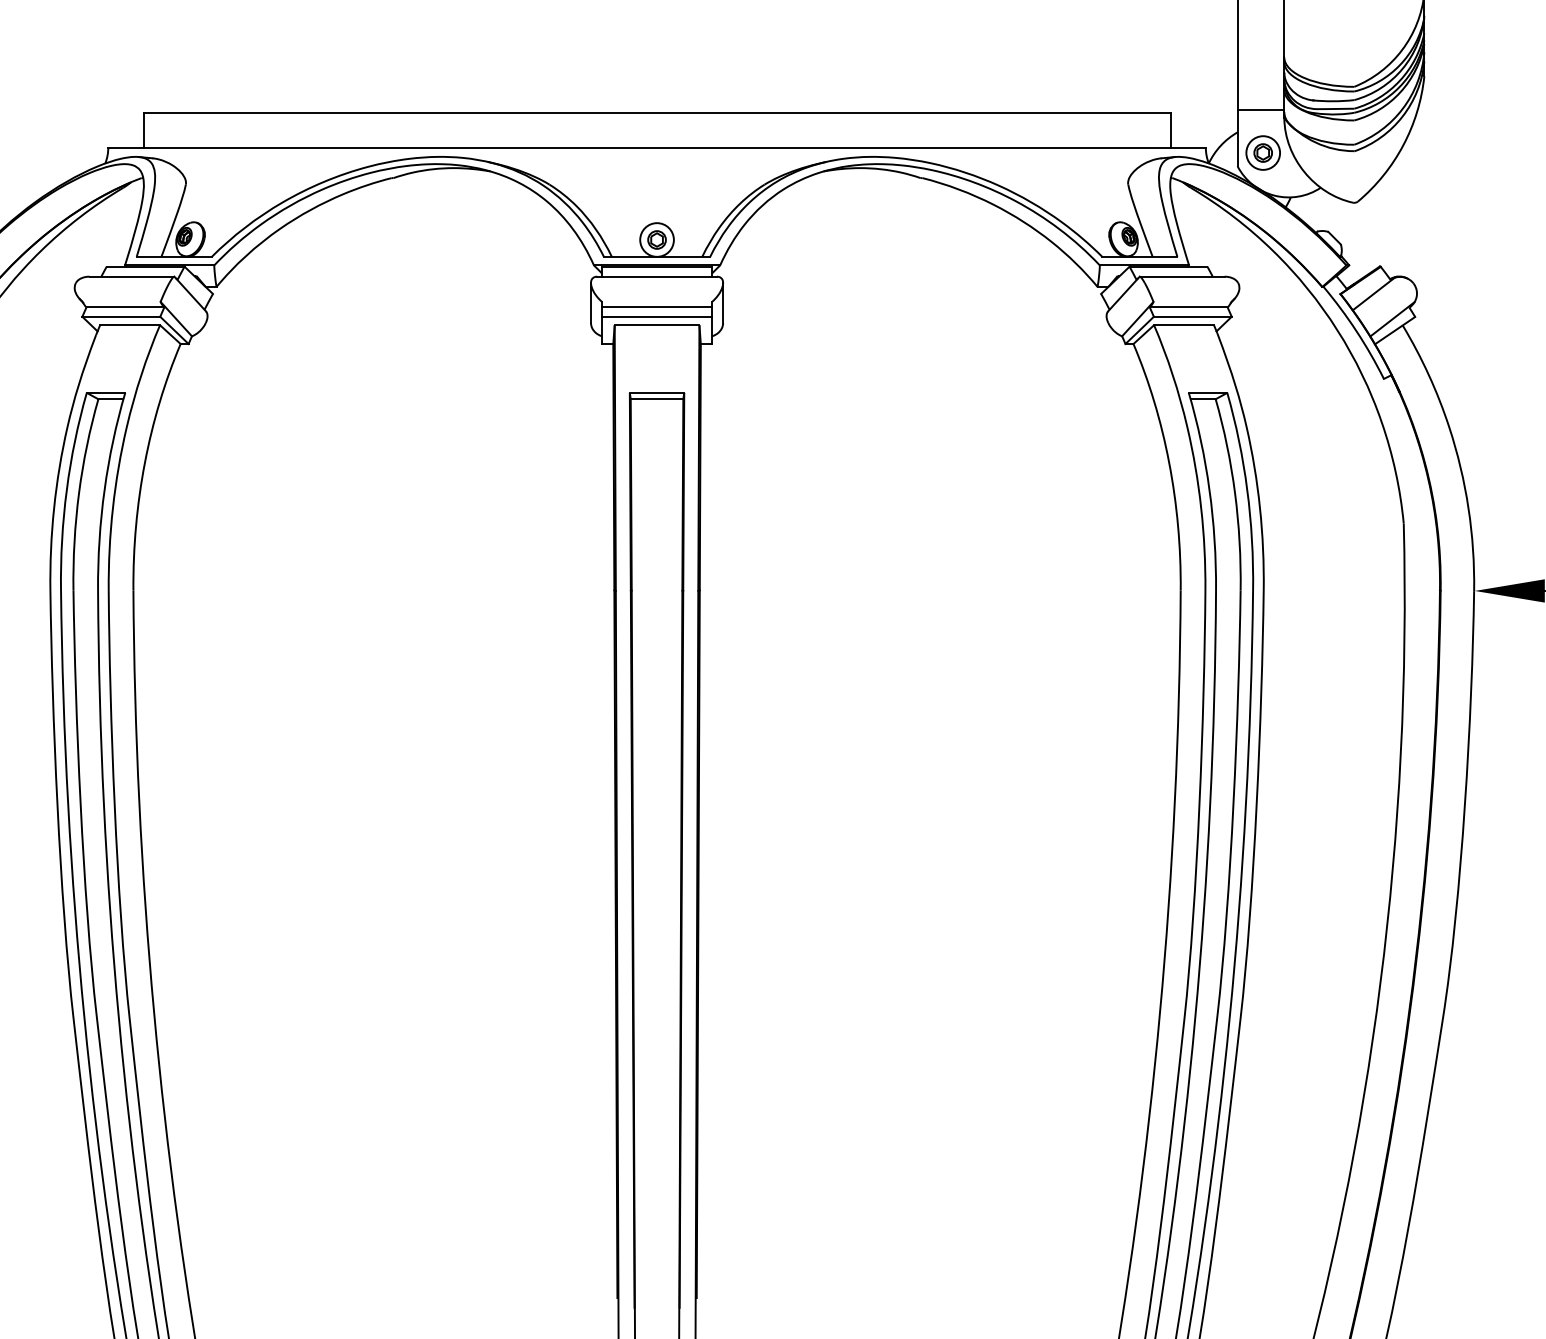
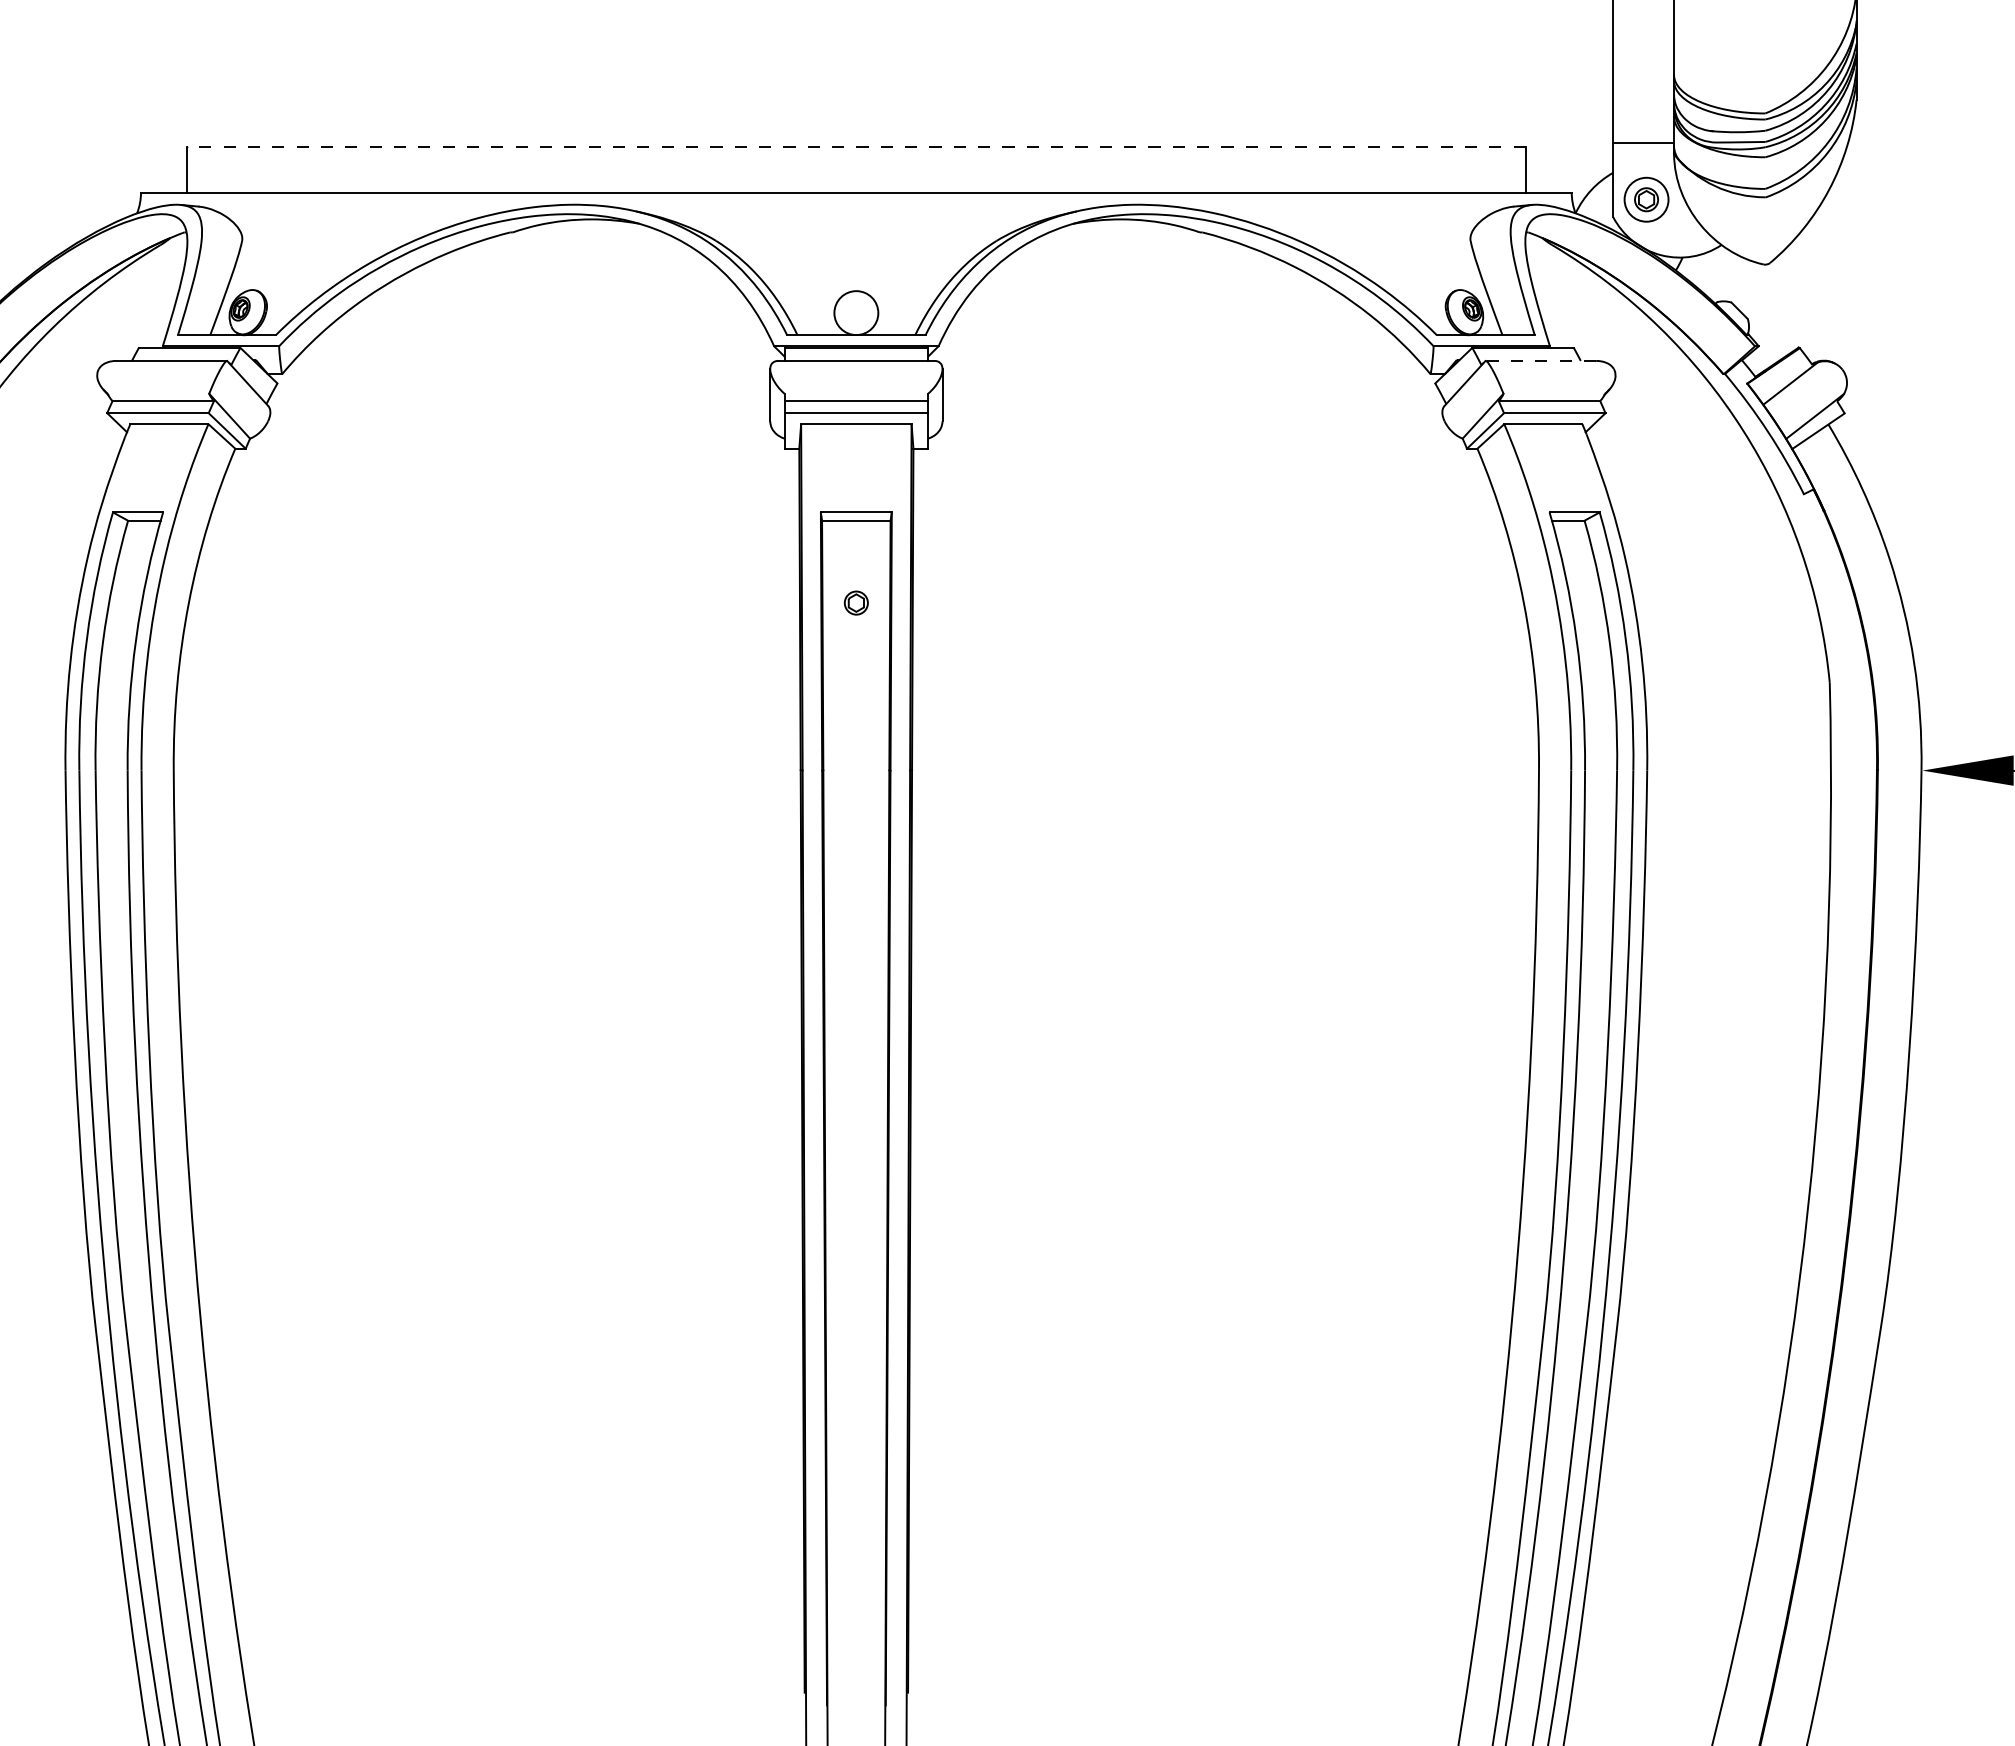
line: (656, 112) -> (855, 146), solid -> dashed
part: (656, 239) -> (855, 602), moved
line: (1181, 276) -> (1540, 360), solid -> dashed

